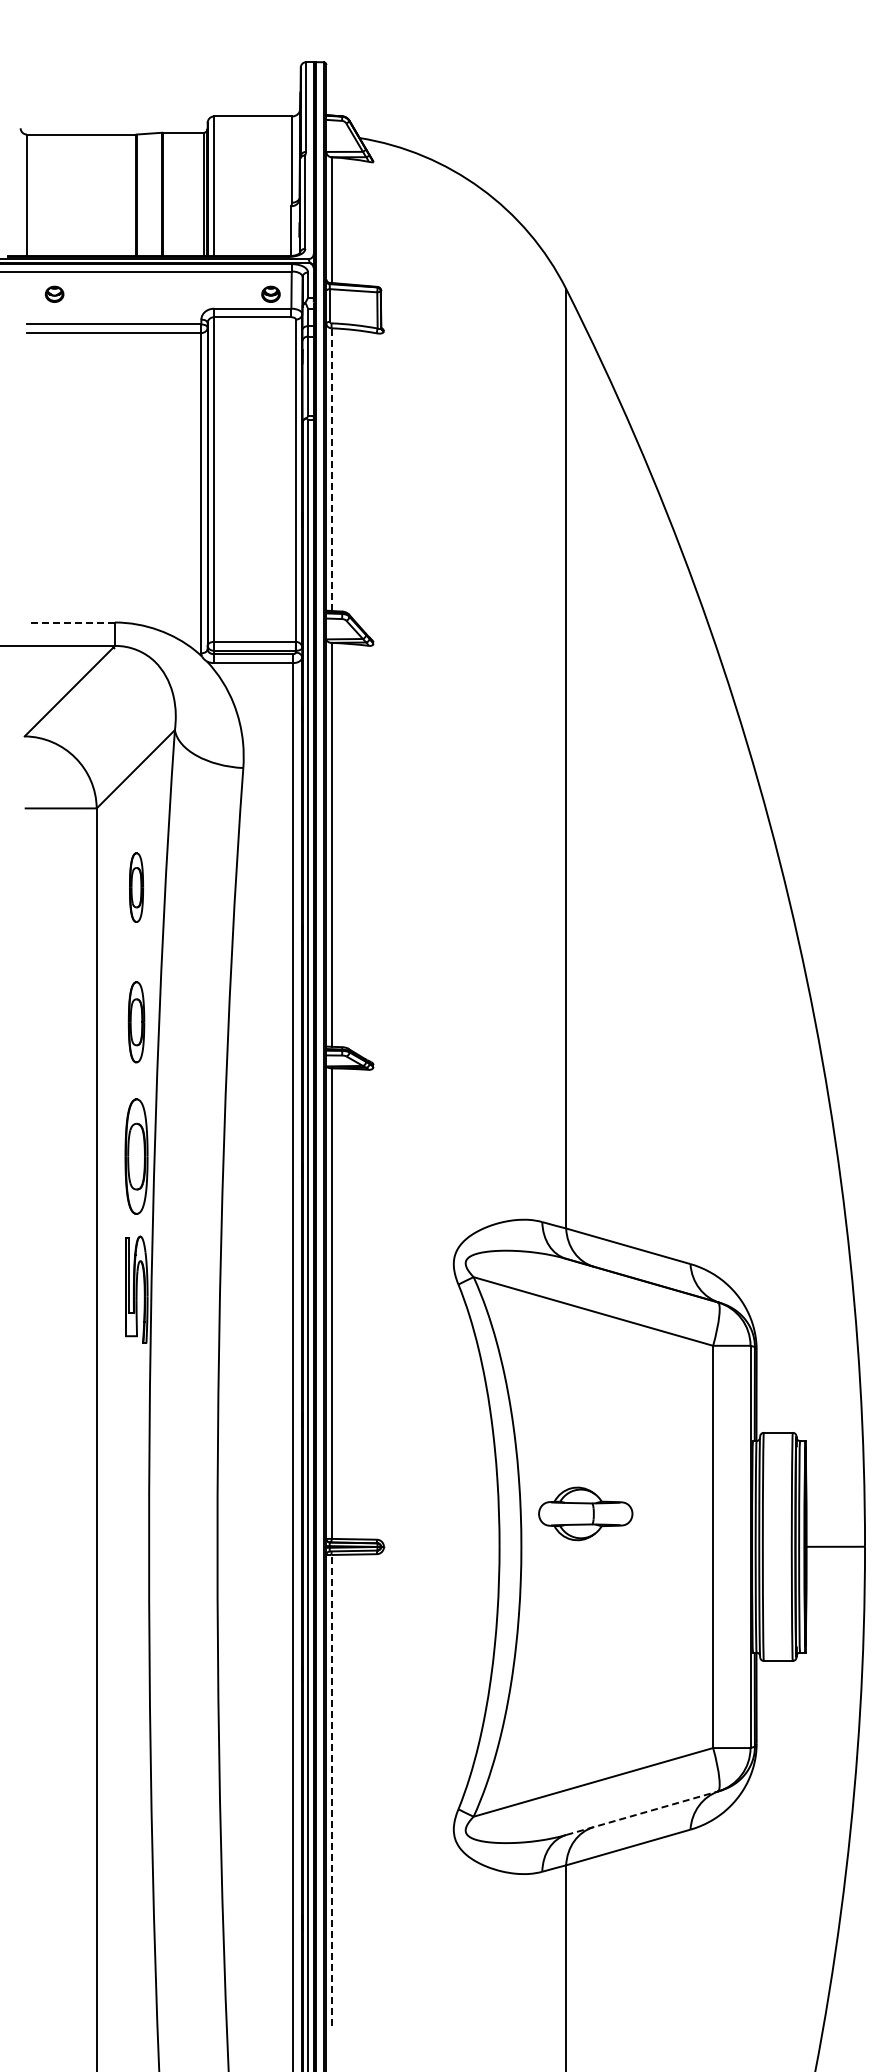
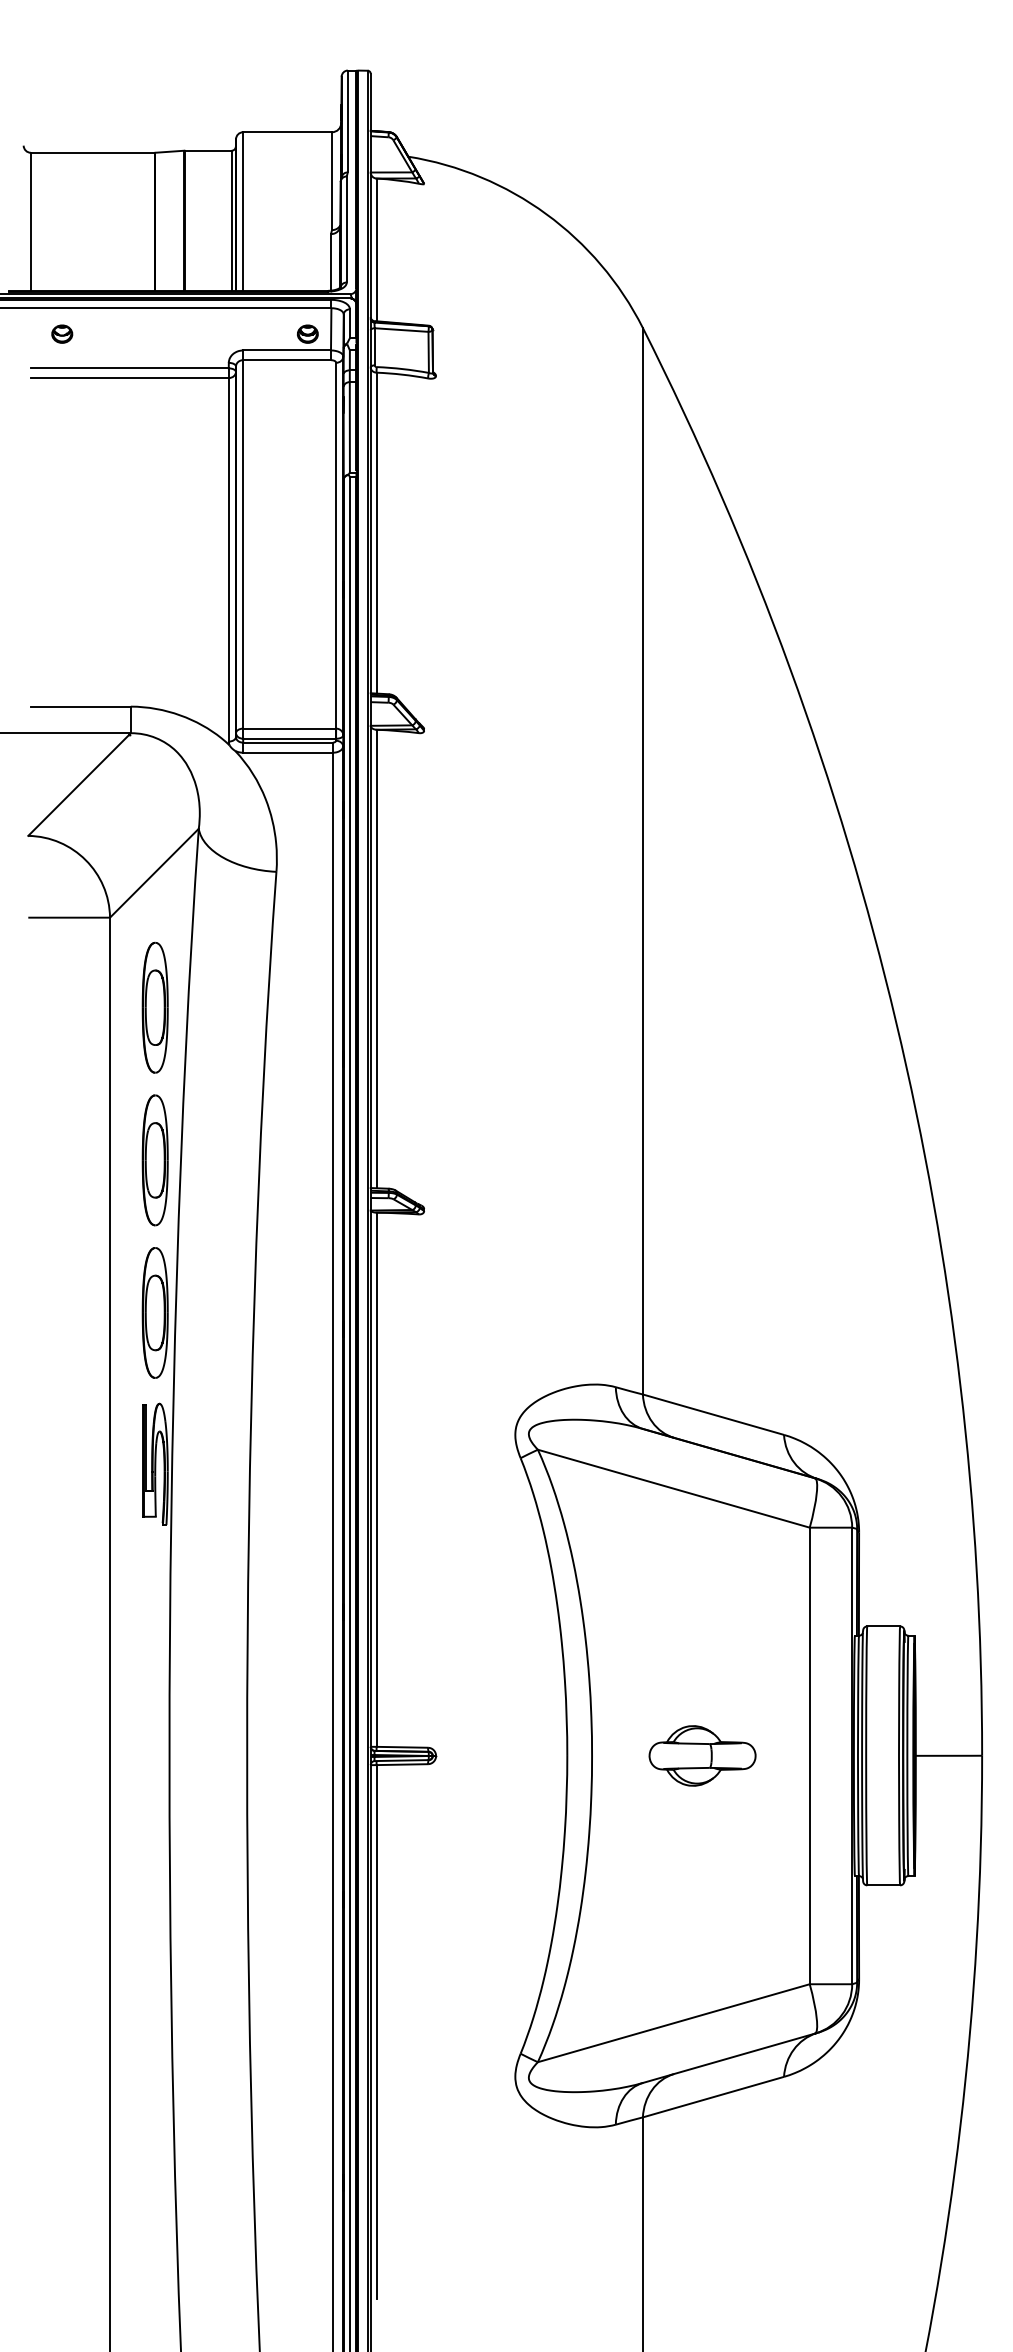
line: (331, 469) -> (376, 532), dashed -> solid
line: (70, 622) -> (80, 706), dashed -> solid
part: (136, 887) -> (155, 1007), size x1.67
part: (136, 1022) -> (155, 1160), size x1.43
part: (585, 1513) -> (702, 1755), moved
line: (331, 1789) -> (376, 2031), dashed -> solid
line: (642, 1813) -> (729, 2058), dashed -> solid

